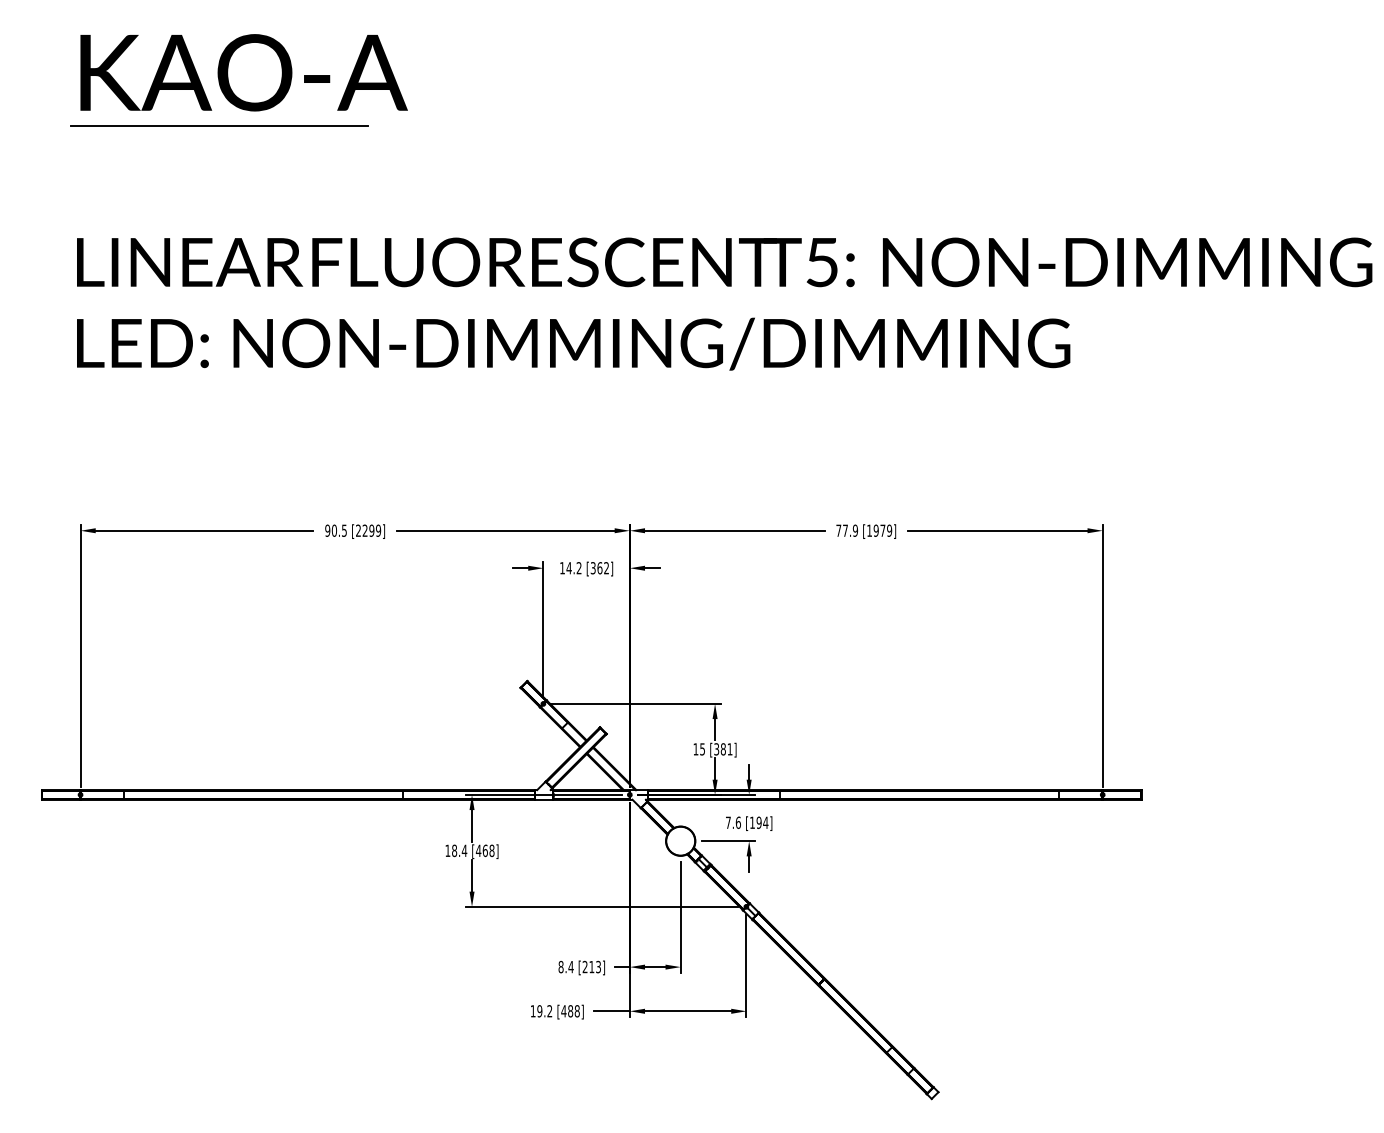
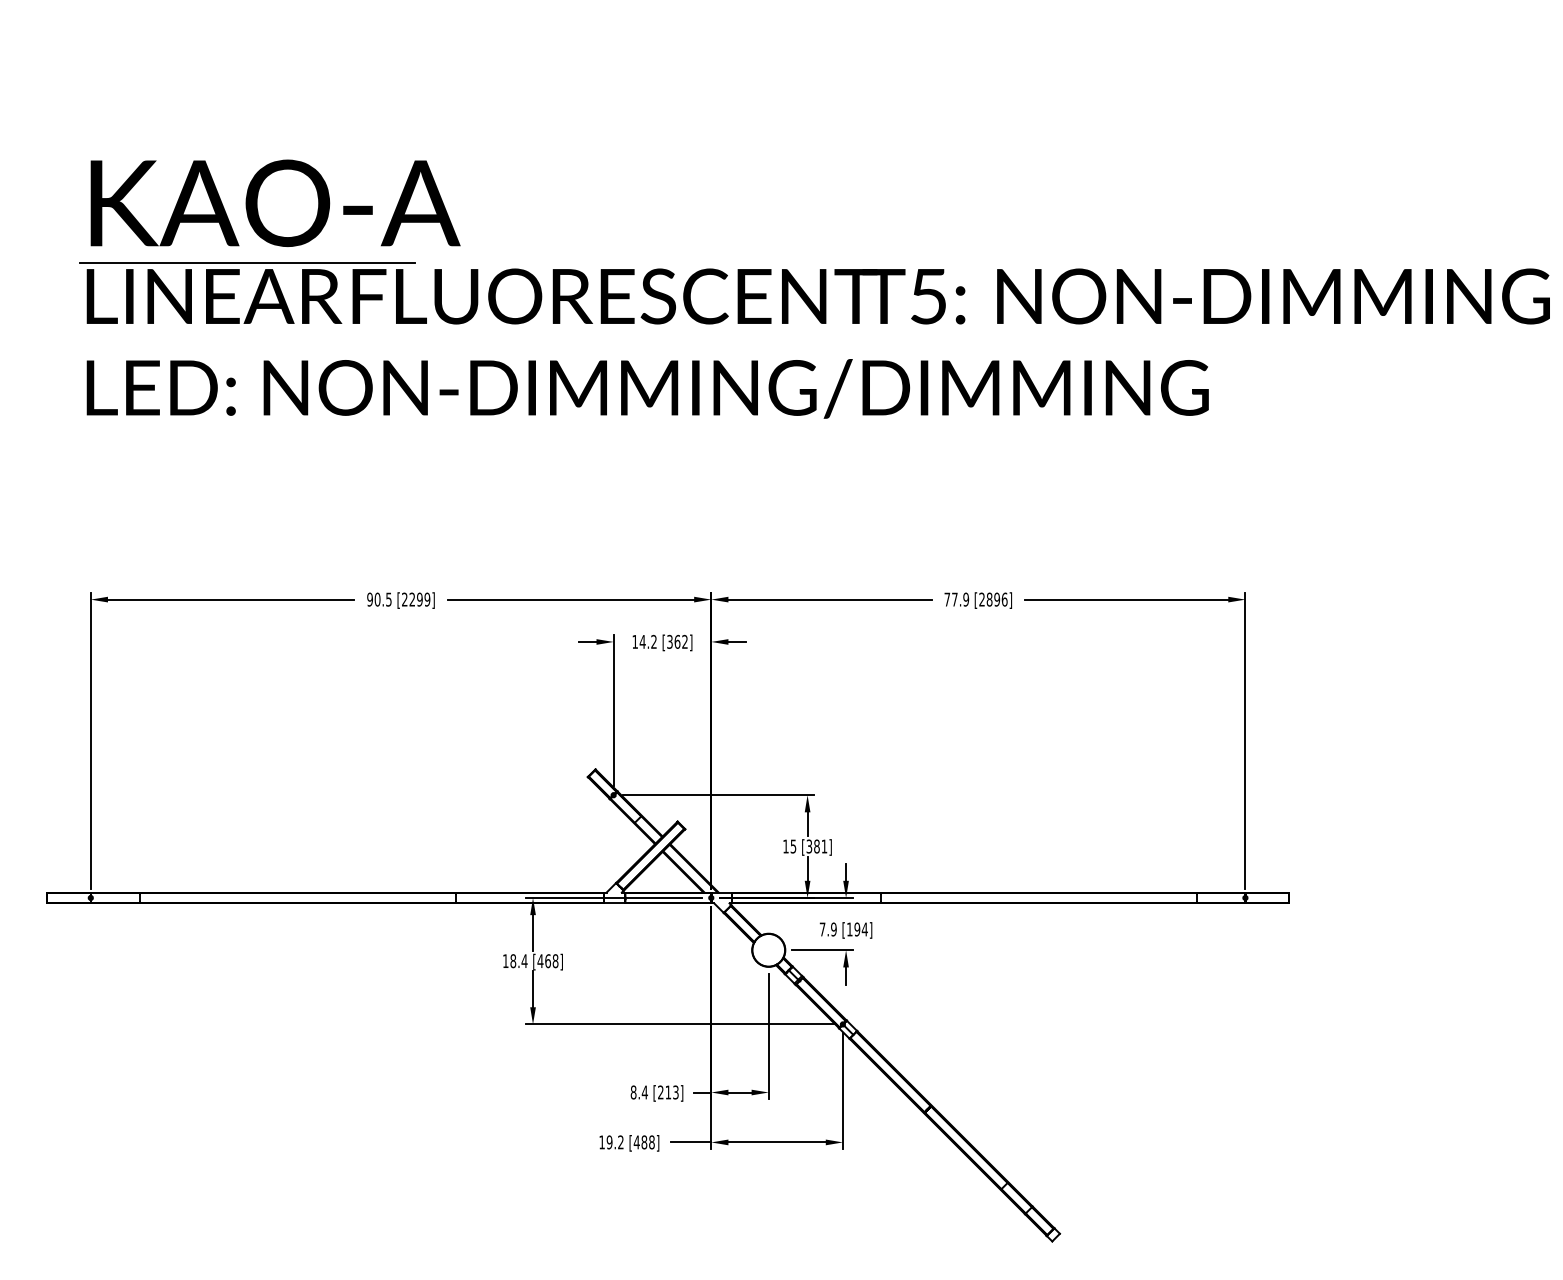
part: (238, 80) -> (269, 211), moved
text: (879, 530) -> (993, 599), [1979] -> [2896]
text: (738, 822) -> (833, 929), 7.6 -> 7.9

